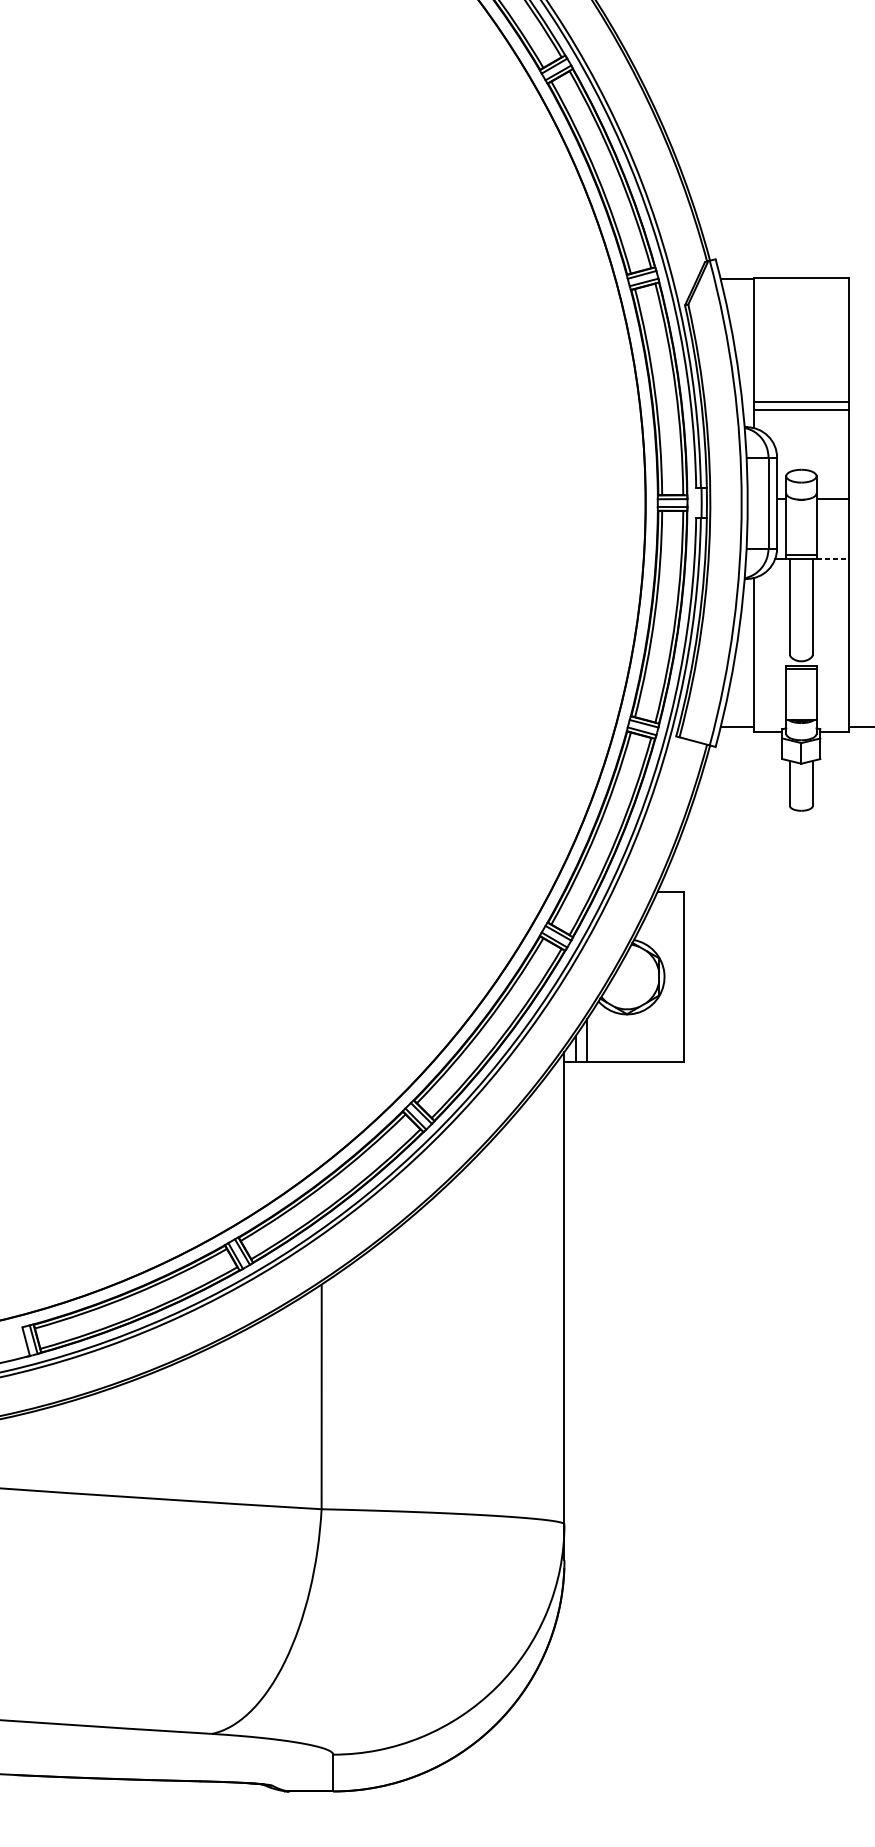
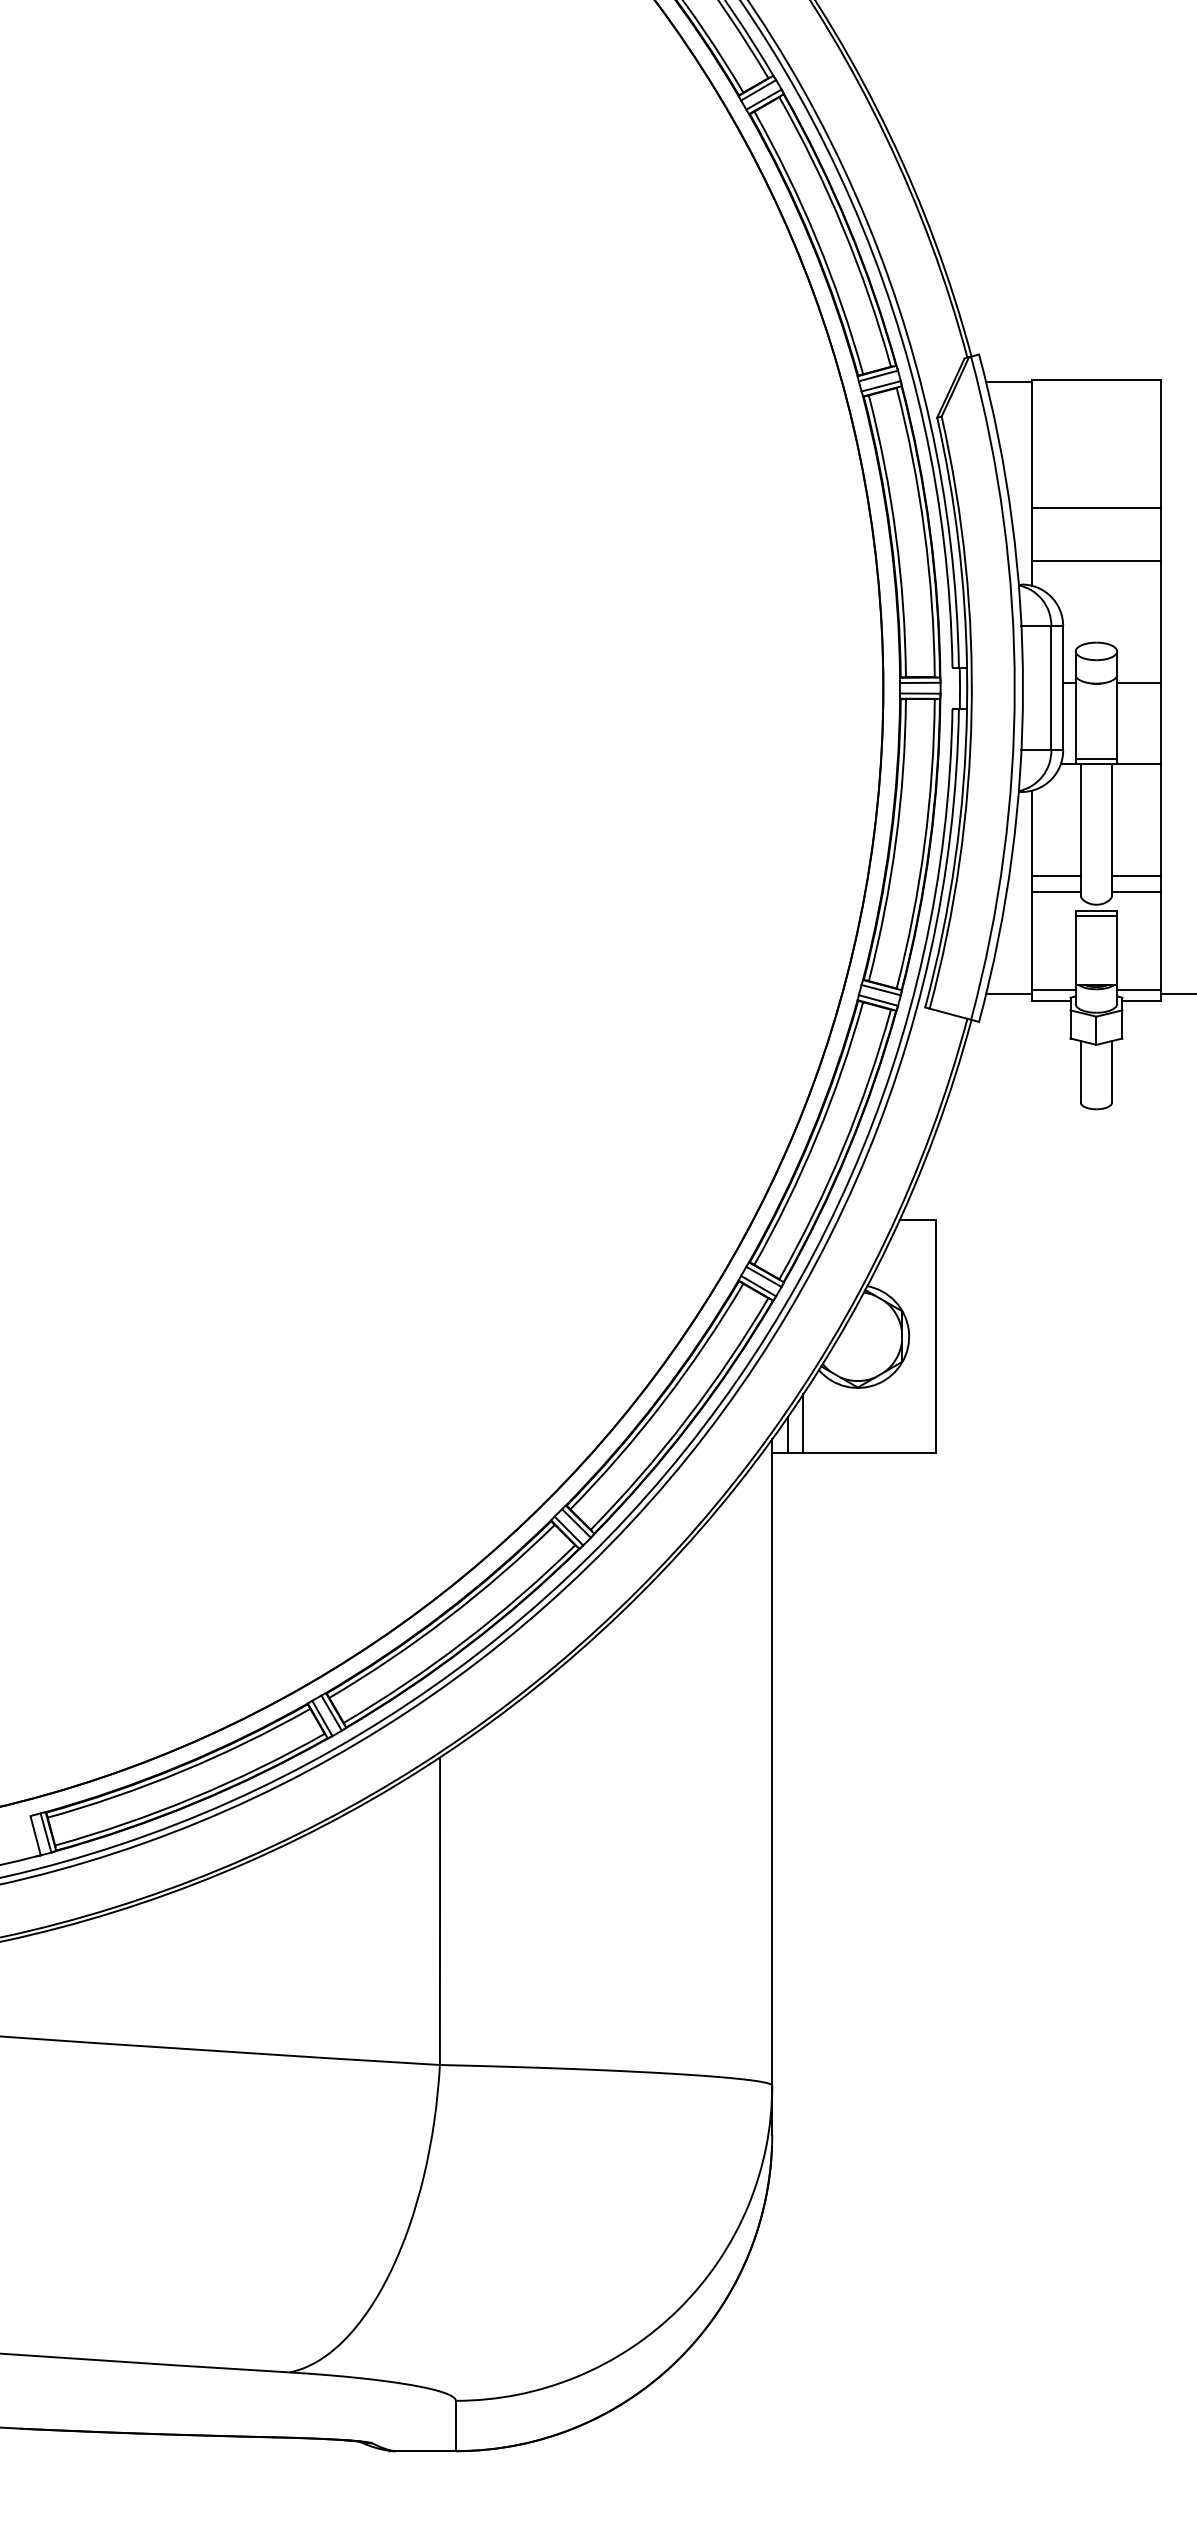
line: (801, 401) -> (1096, 508), moved
line: (832, 558) -> (1139, 764), dashed -> solid
line: (771, 640) -> (1055, 876), added
line: (830, 640) -> (1136, 876), added
line: (771, 652) -> (1055, 892), added
line: (830, 652) -> (1136, 892), added
line: (770, 723) -> (1053, 989), added
line: (832, 723) -> (1139, 989), added

